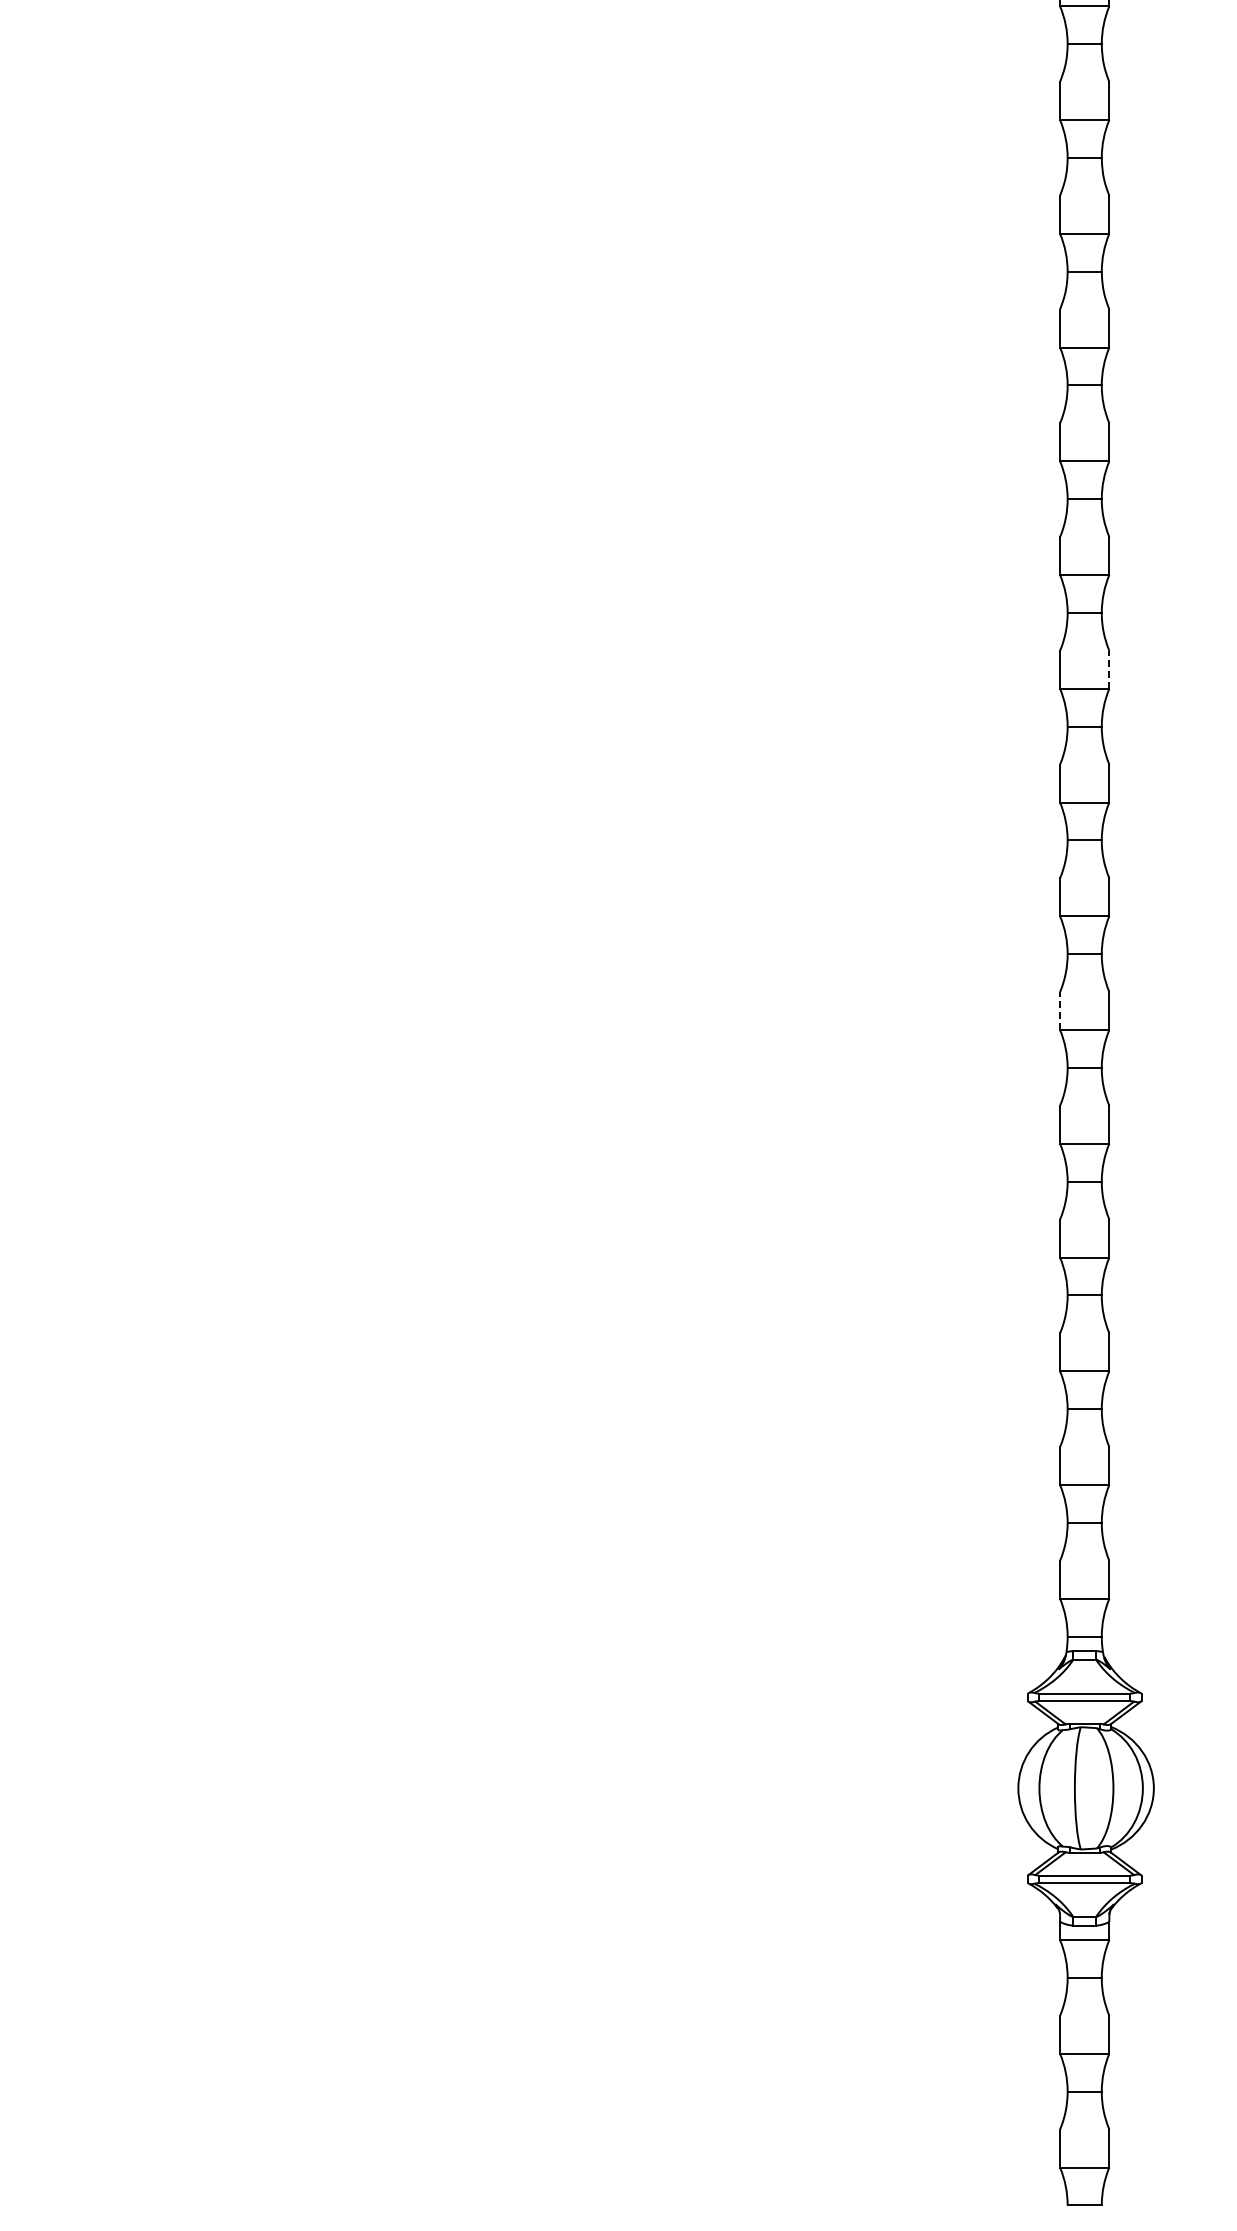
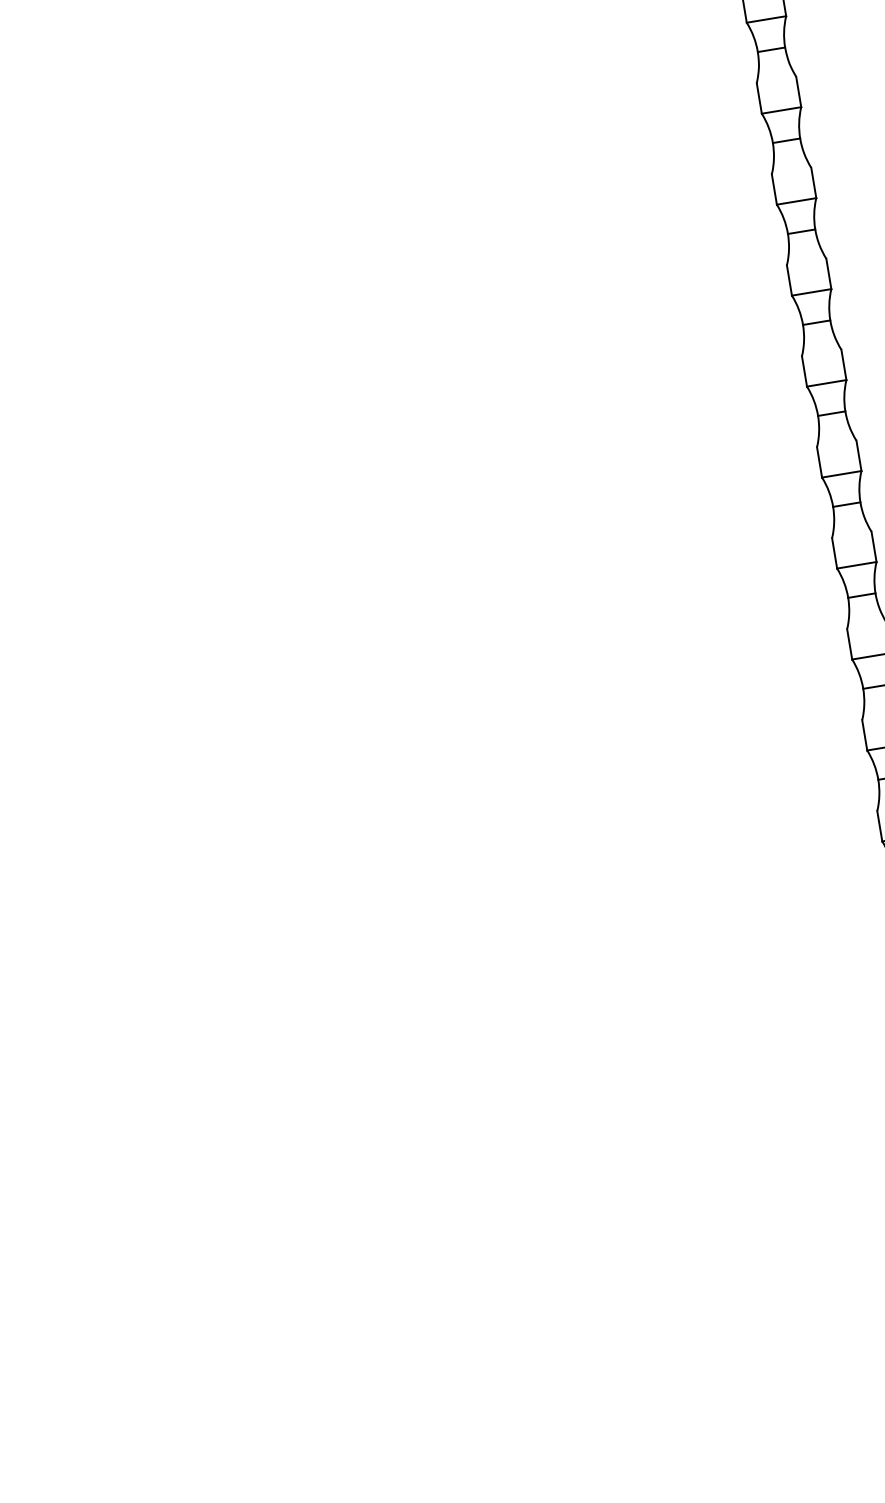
line: (1109, 669) -> (843, 364), dashed -> solid
line: (1060, 1011) -> (850, 644), dashed -> solid

